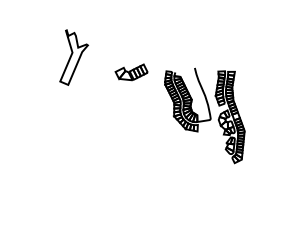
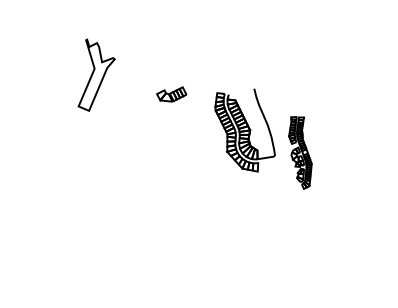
part: (131, 72) -> (171, 94), size x0.7
part: (230, 116) -> (300, 152), size x0.6

